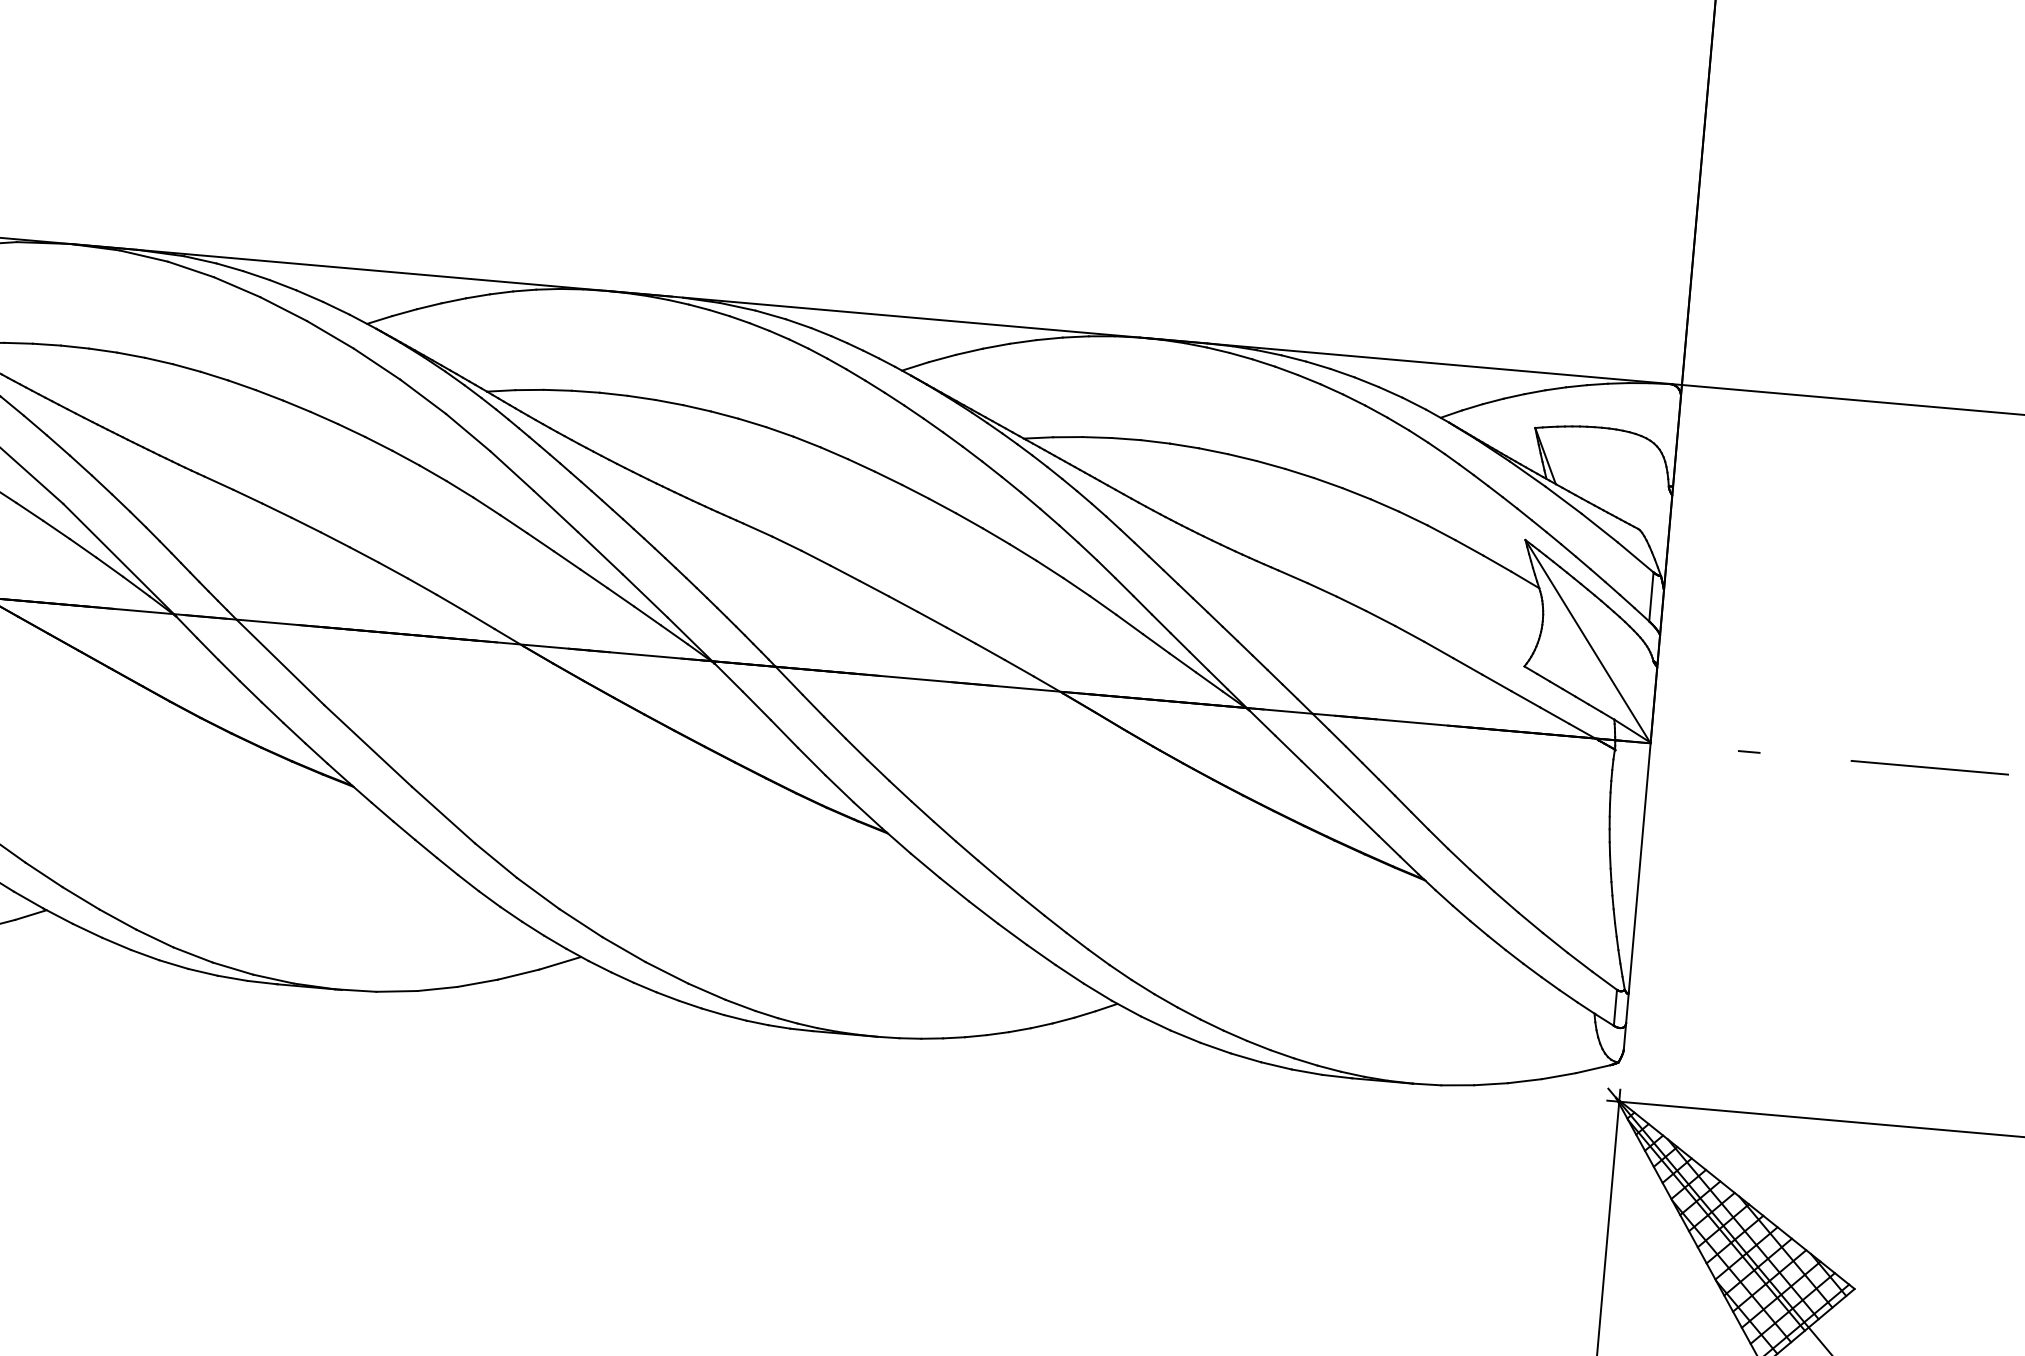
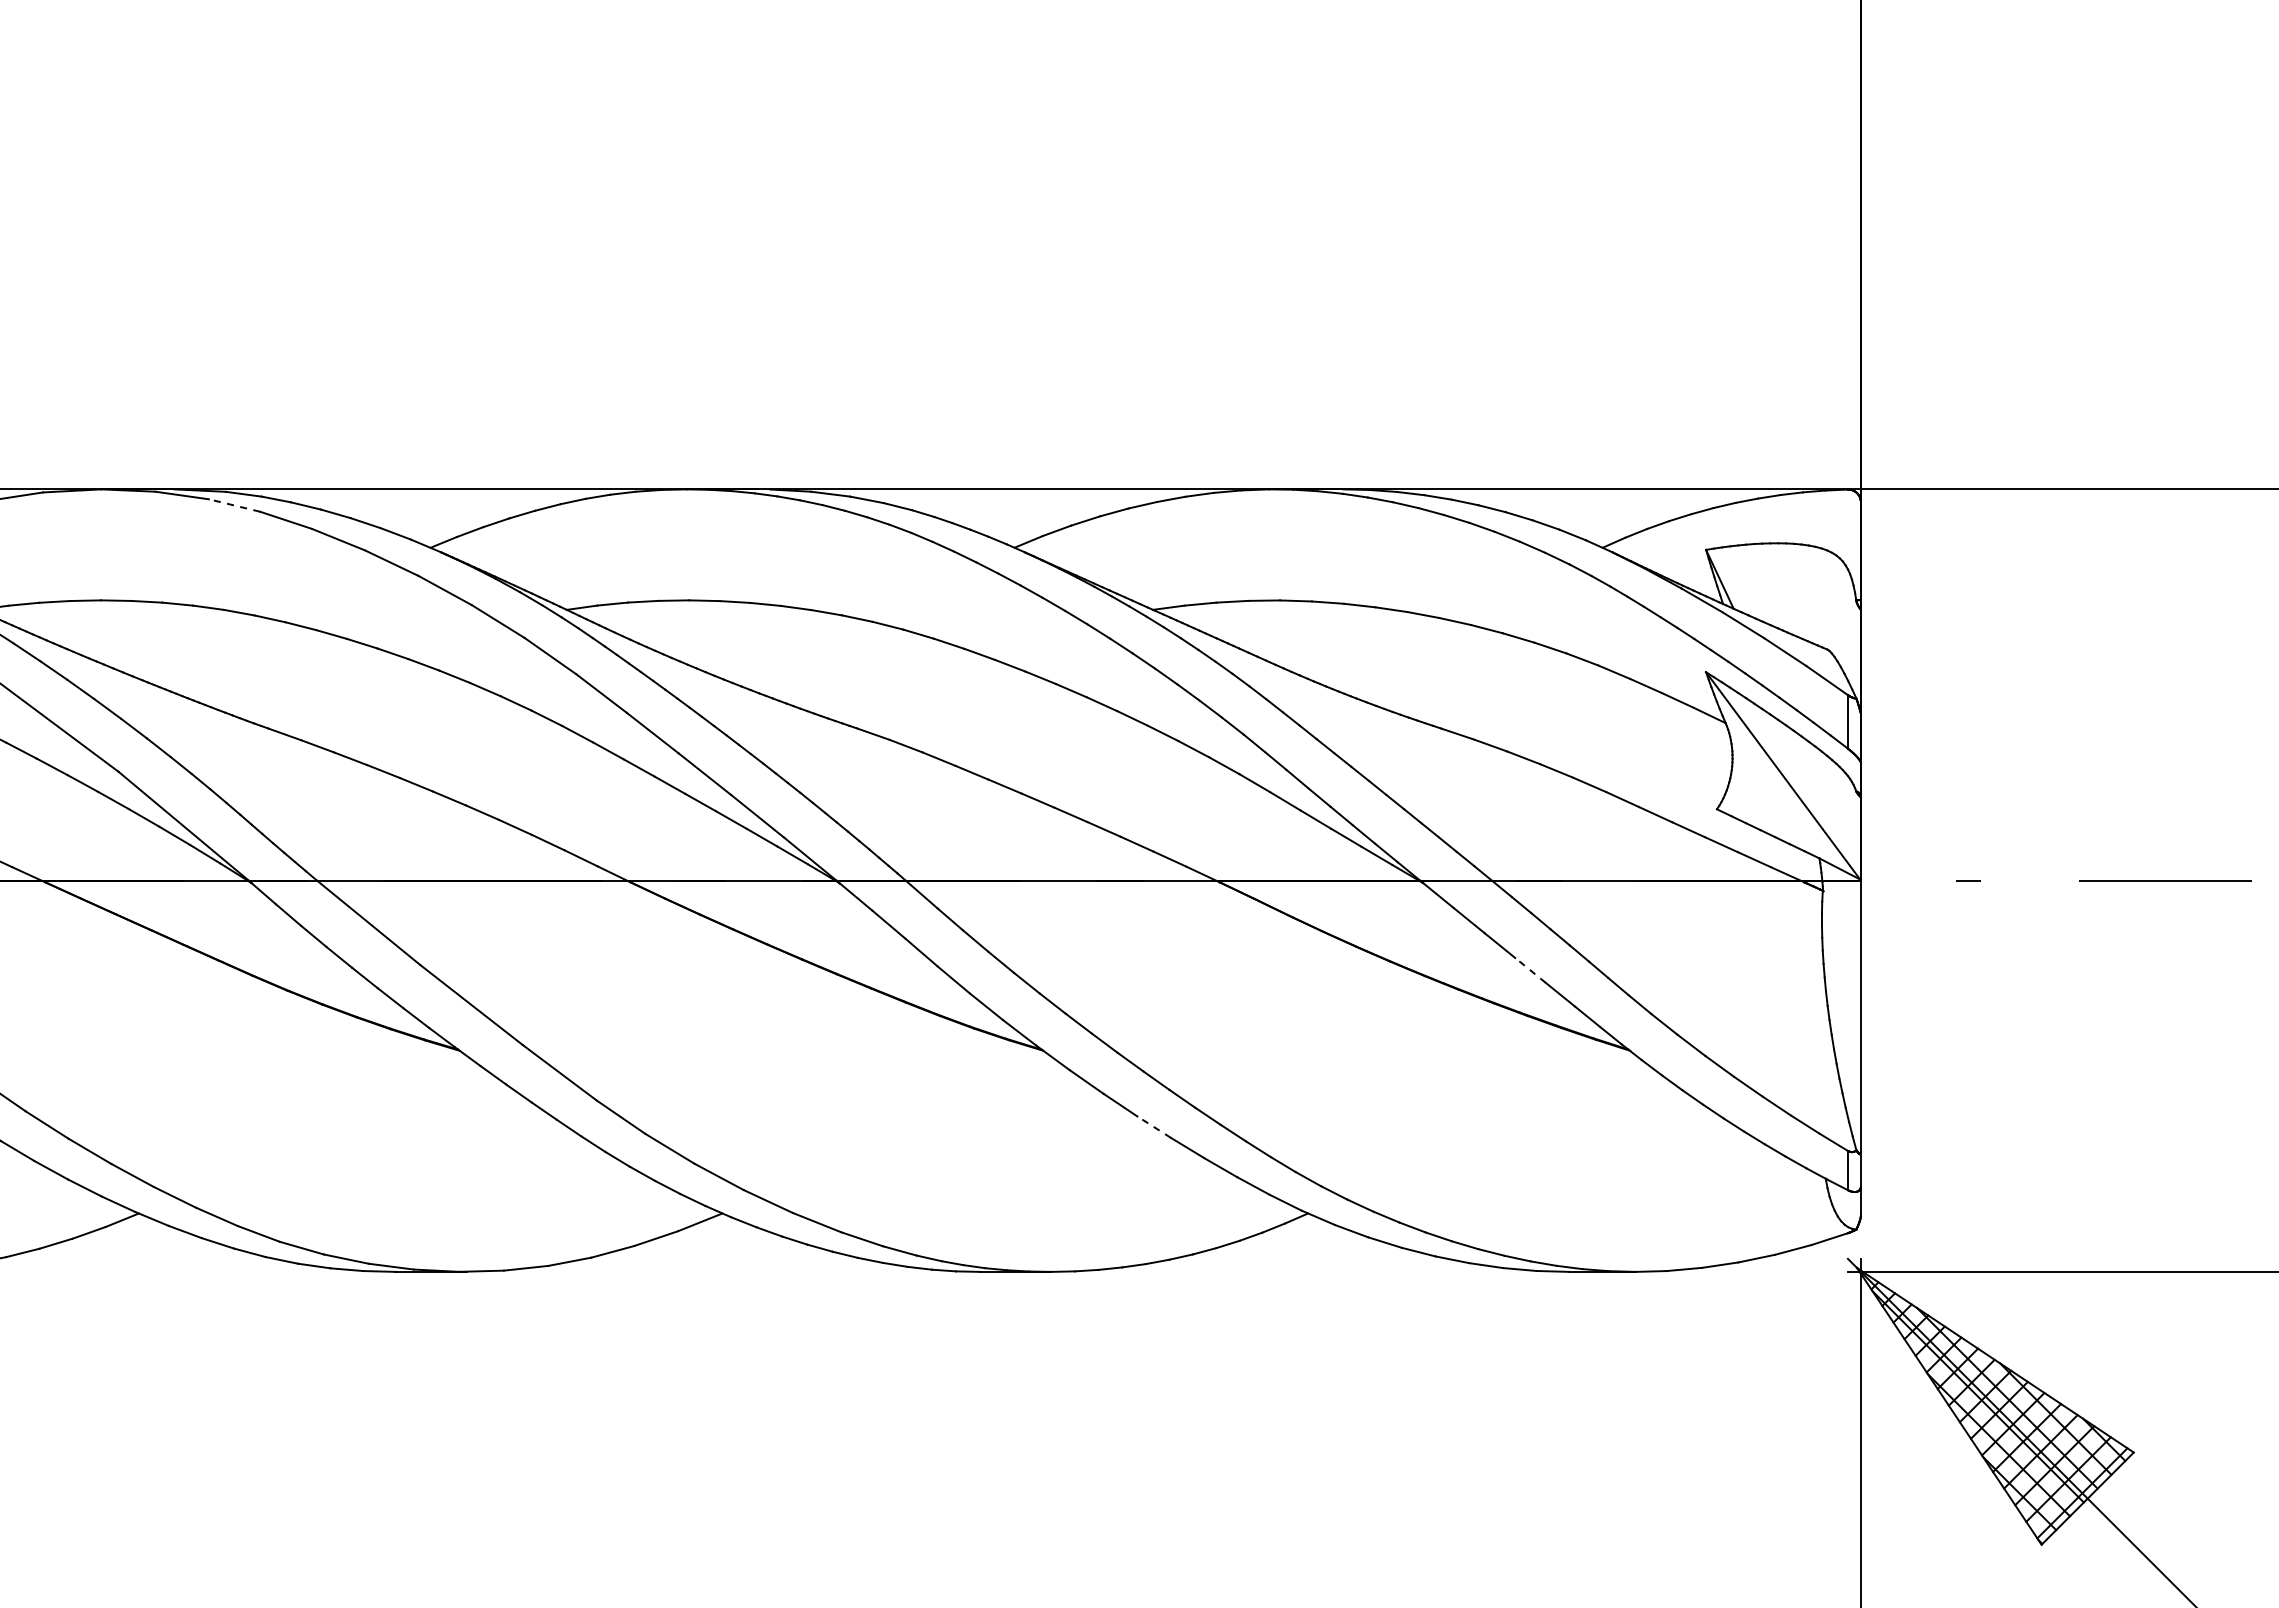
line: (190, 269) -> (234, 505), solid -> dashed
line: (1340, 799) -> (1530, 970), solid -> dashed
line: (983, 912) -> (1154, 1127), solid -> dashed

